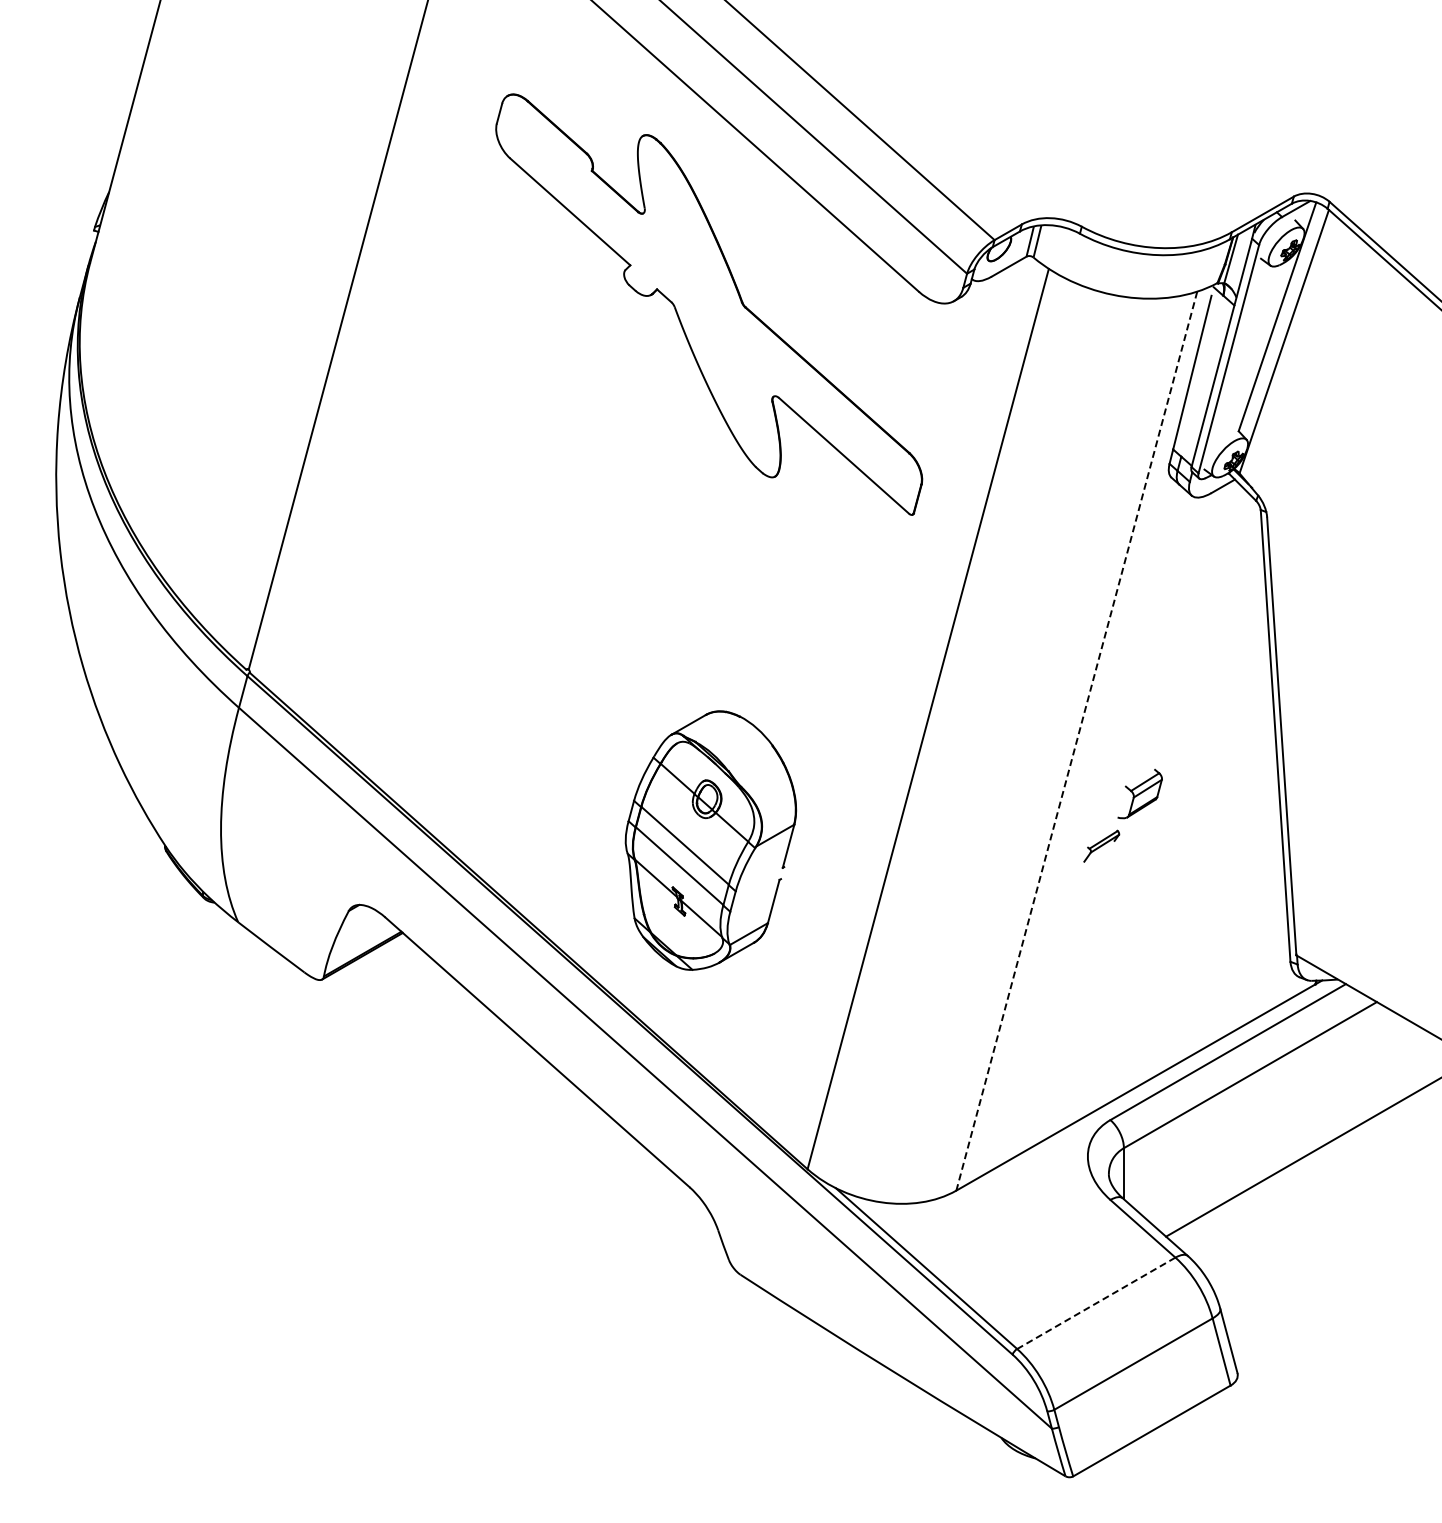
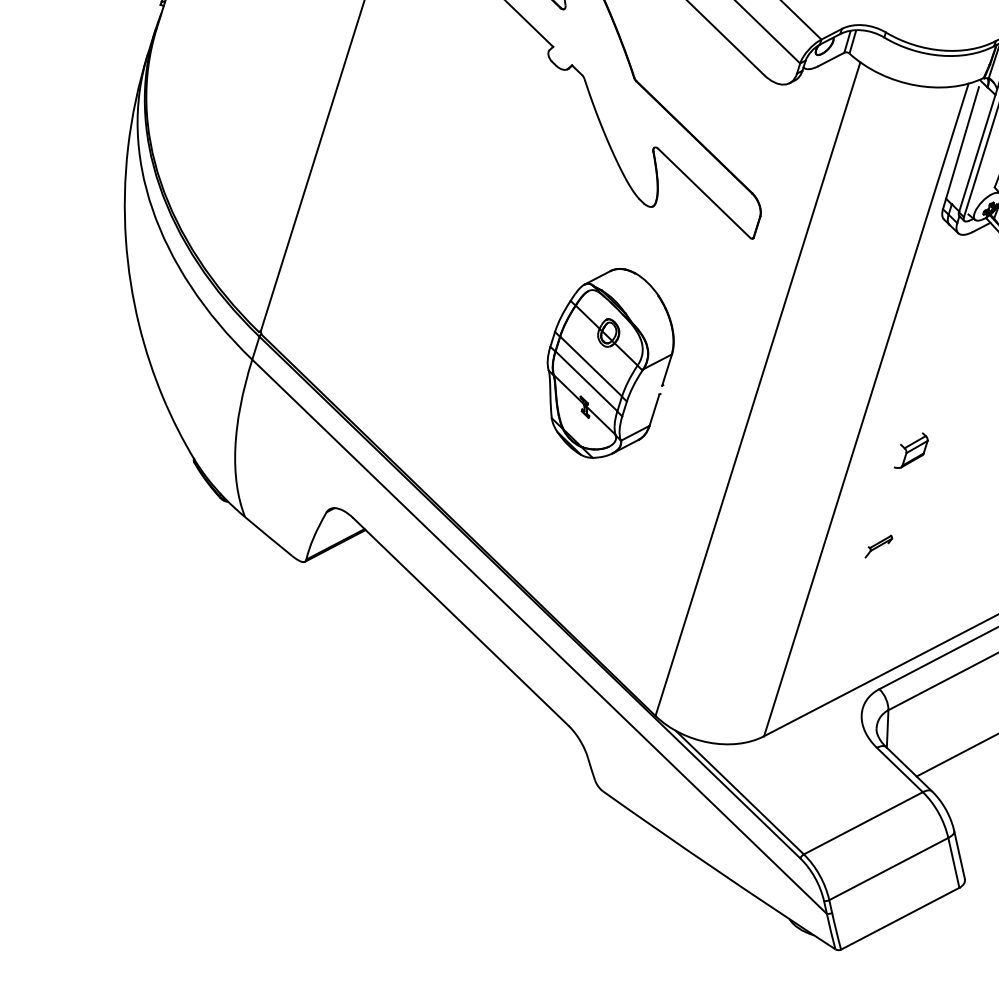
line: (1076, 741) -> (866, 410), dashed -> solid
part: (710, 840) -> (609, 363), moved
part: (1101, 845) -> (878, 546), moved
line: (1095, 1303) -> (862, 823), dashed -> solid

